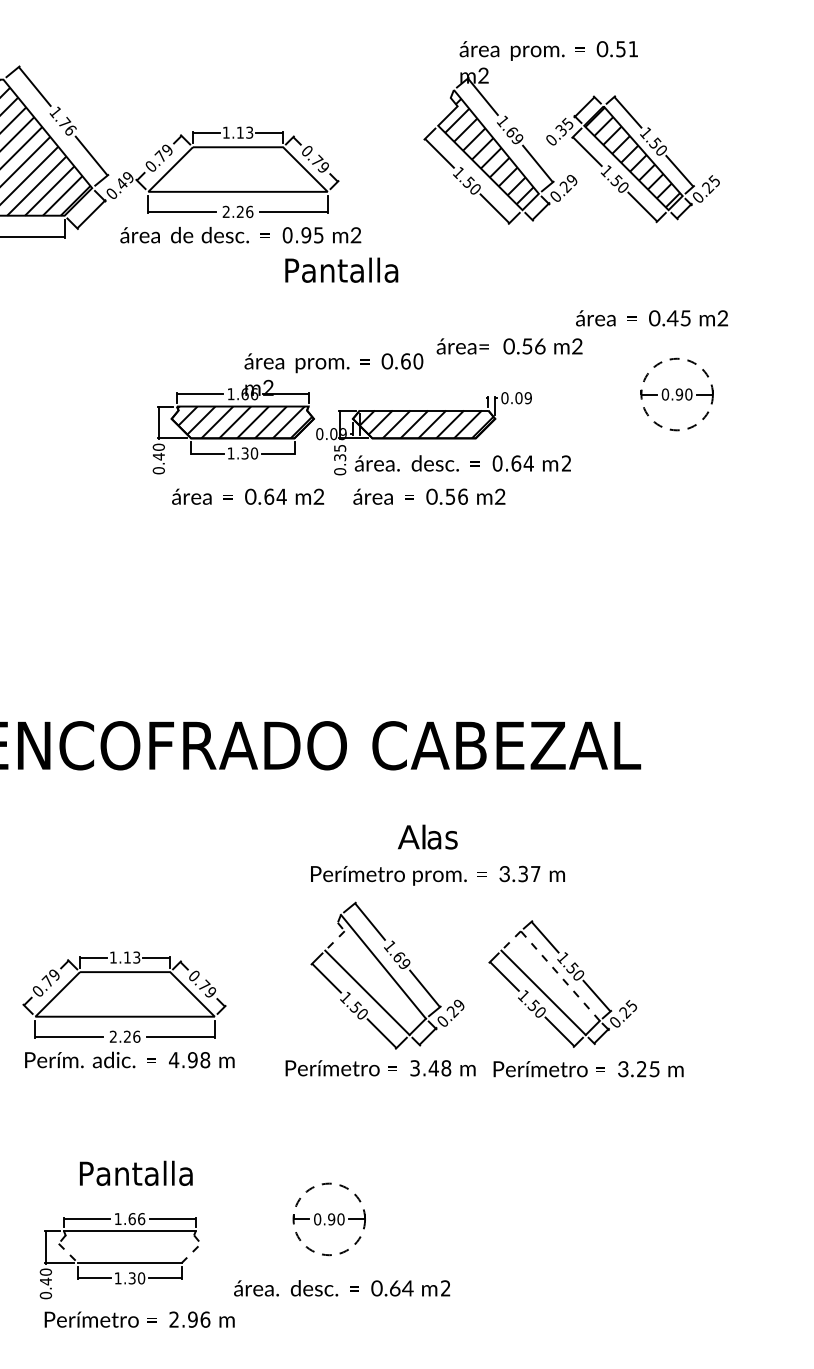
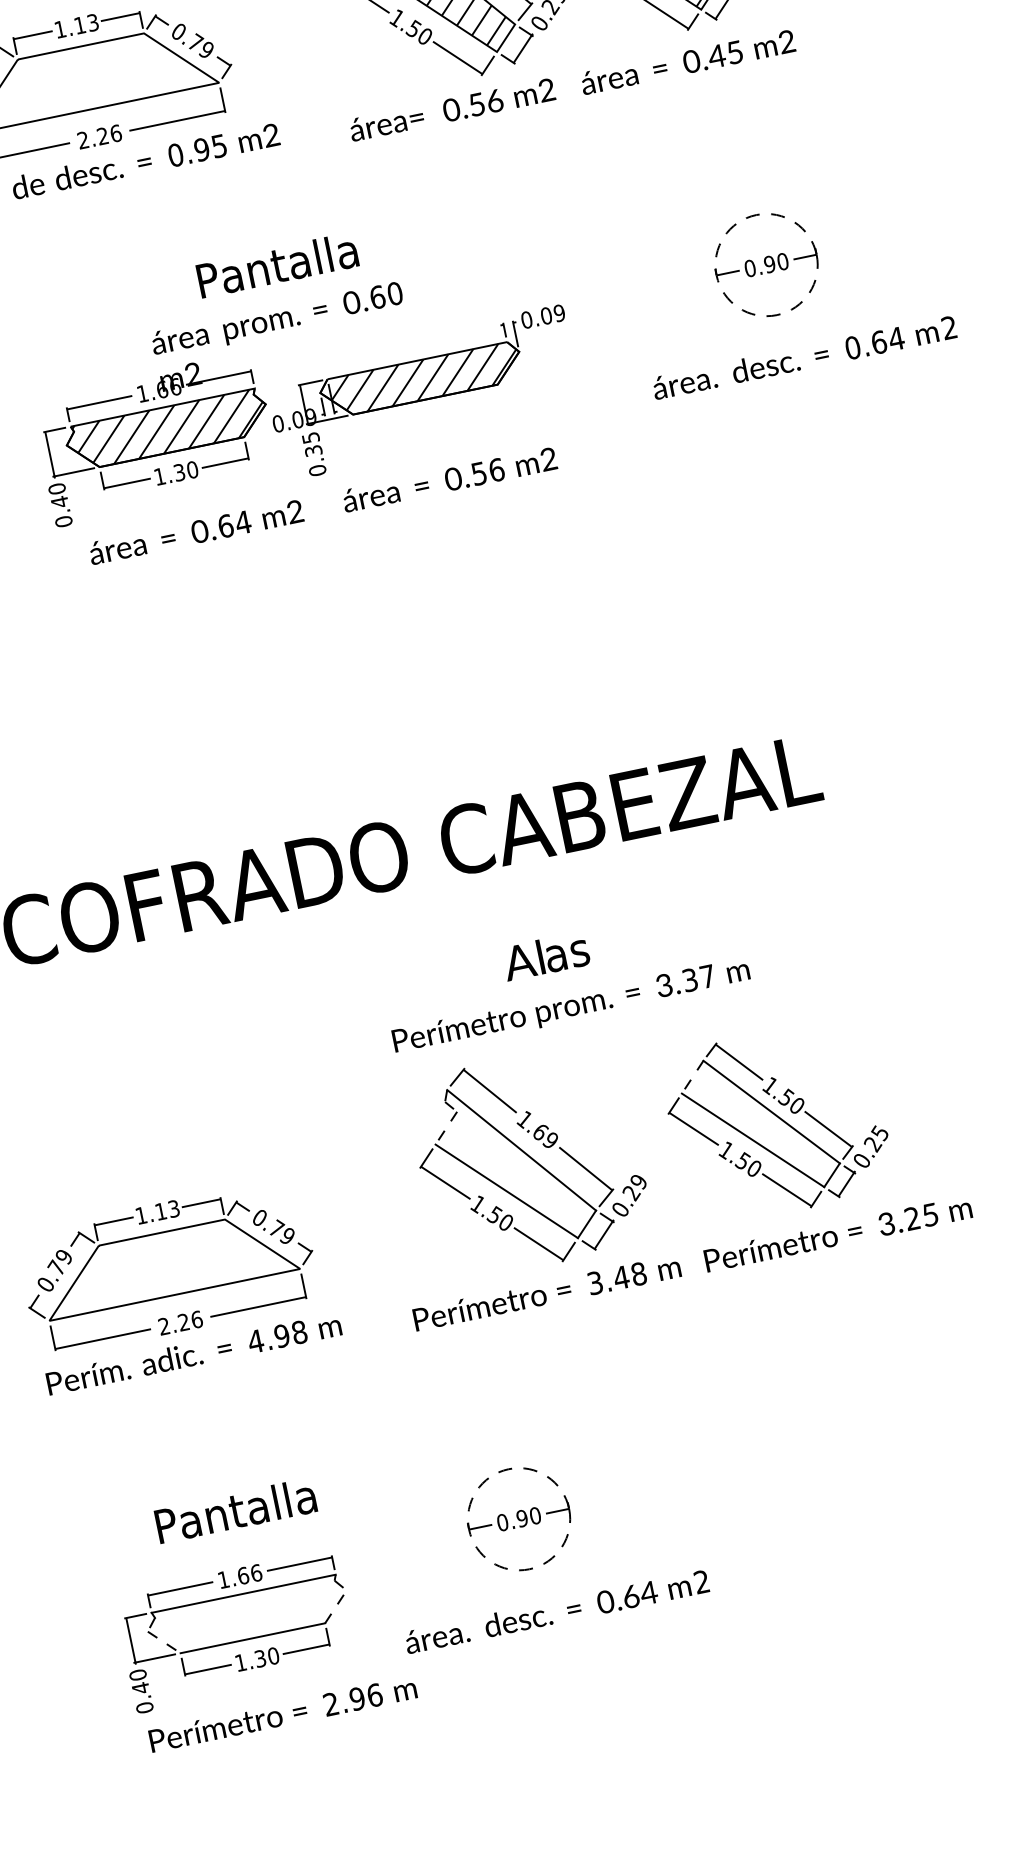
text: (341, 269) -> (276, 264), moved
text: (652, 318) -> (688, 62), moved
text: (509, 346) -> (452, 109), moved
text: (462, 463) -> (803, 357), moved
line: (560, 976) -> (771, 1112), dashed -> solid

